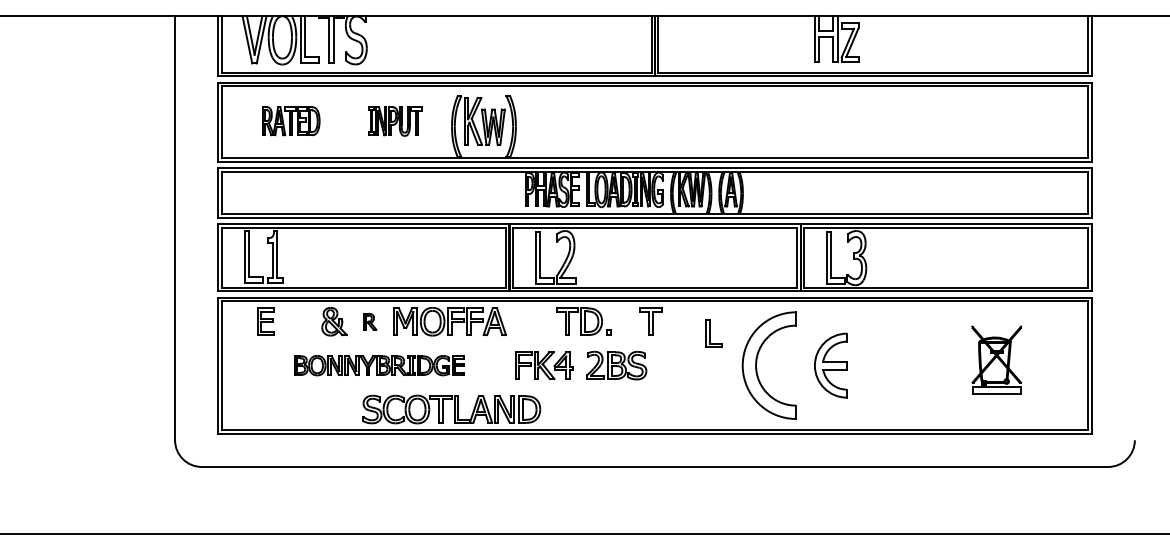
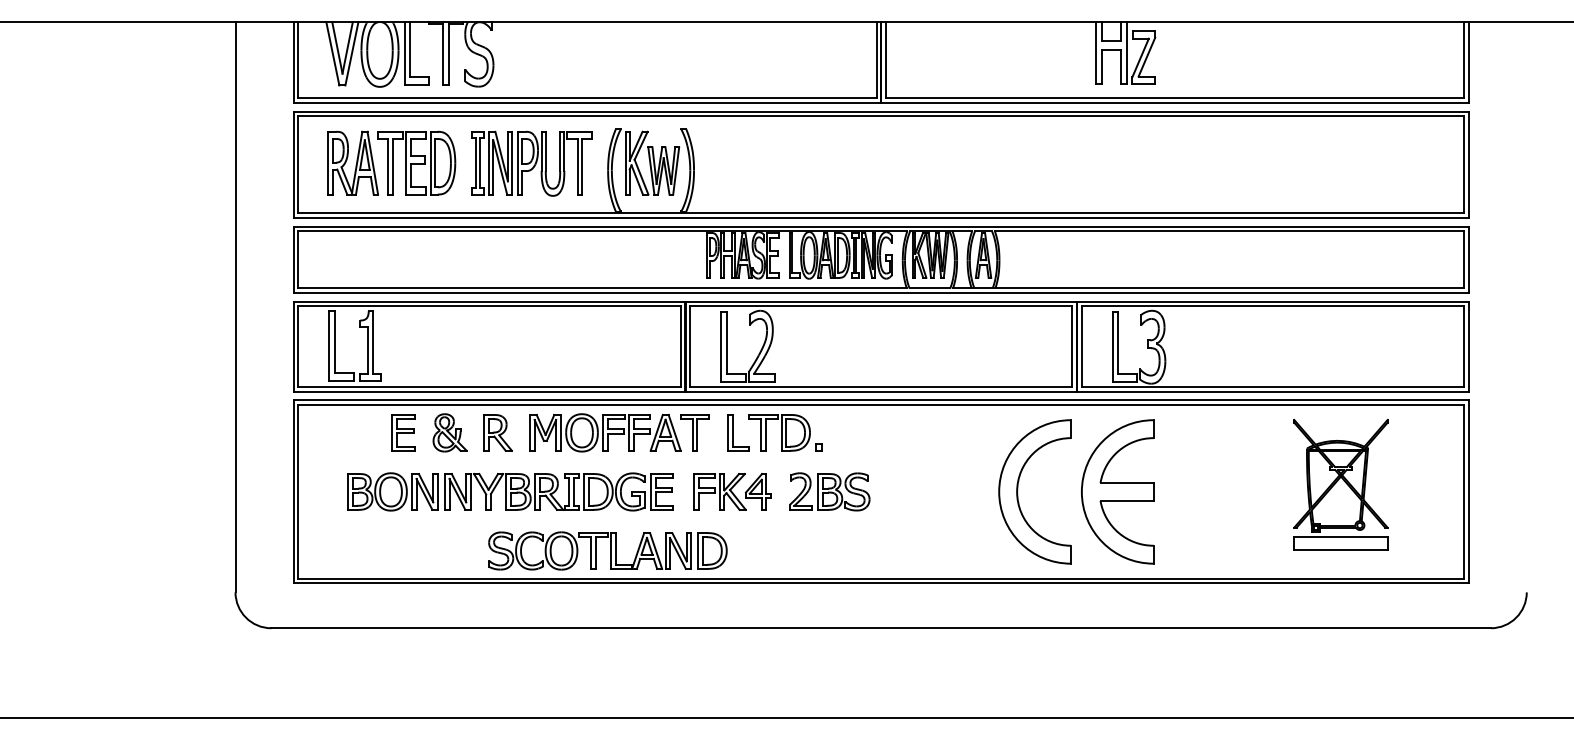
part: (291, 120) -> (391, 162), size x1.67
part: (395, 121) -> (531, 163), size x1.67
part: (265, 321) -> (403, 432), moved
part: (369, 321) -> (497, 432), size x1.67
part: (650, 321) -> (694, 432), moved
part: (713, 333) -> (738, 432), moved
part: (996, 360) -> (1340, 484), size x1.43
part: (379, 365) -> (510, 491), size x1.43
part: (830, 365) -> (1117, 491), size x1.67

